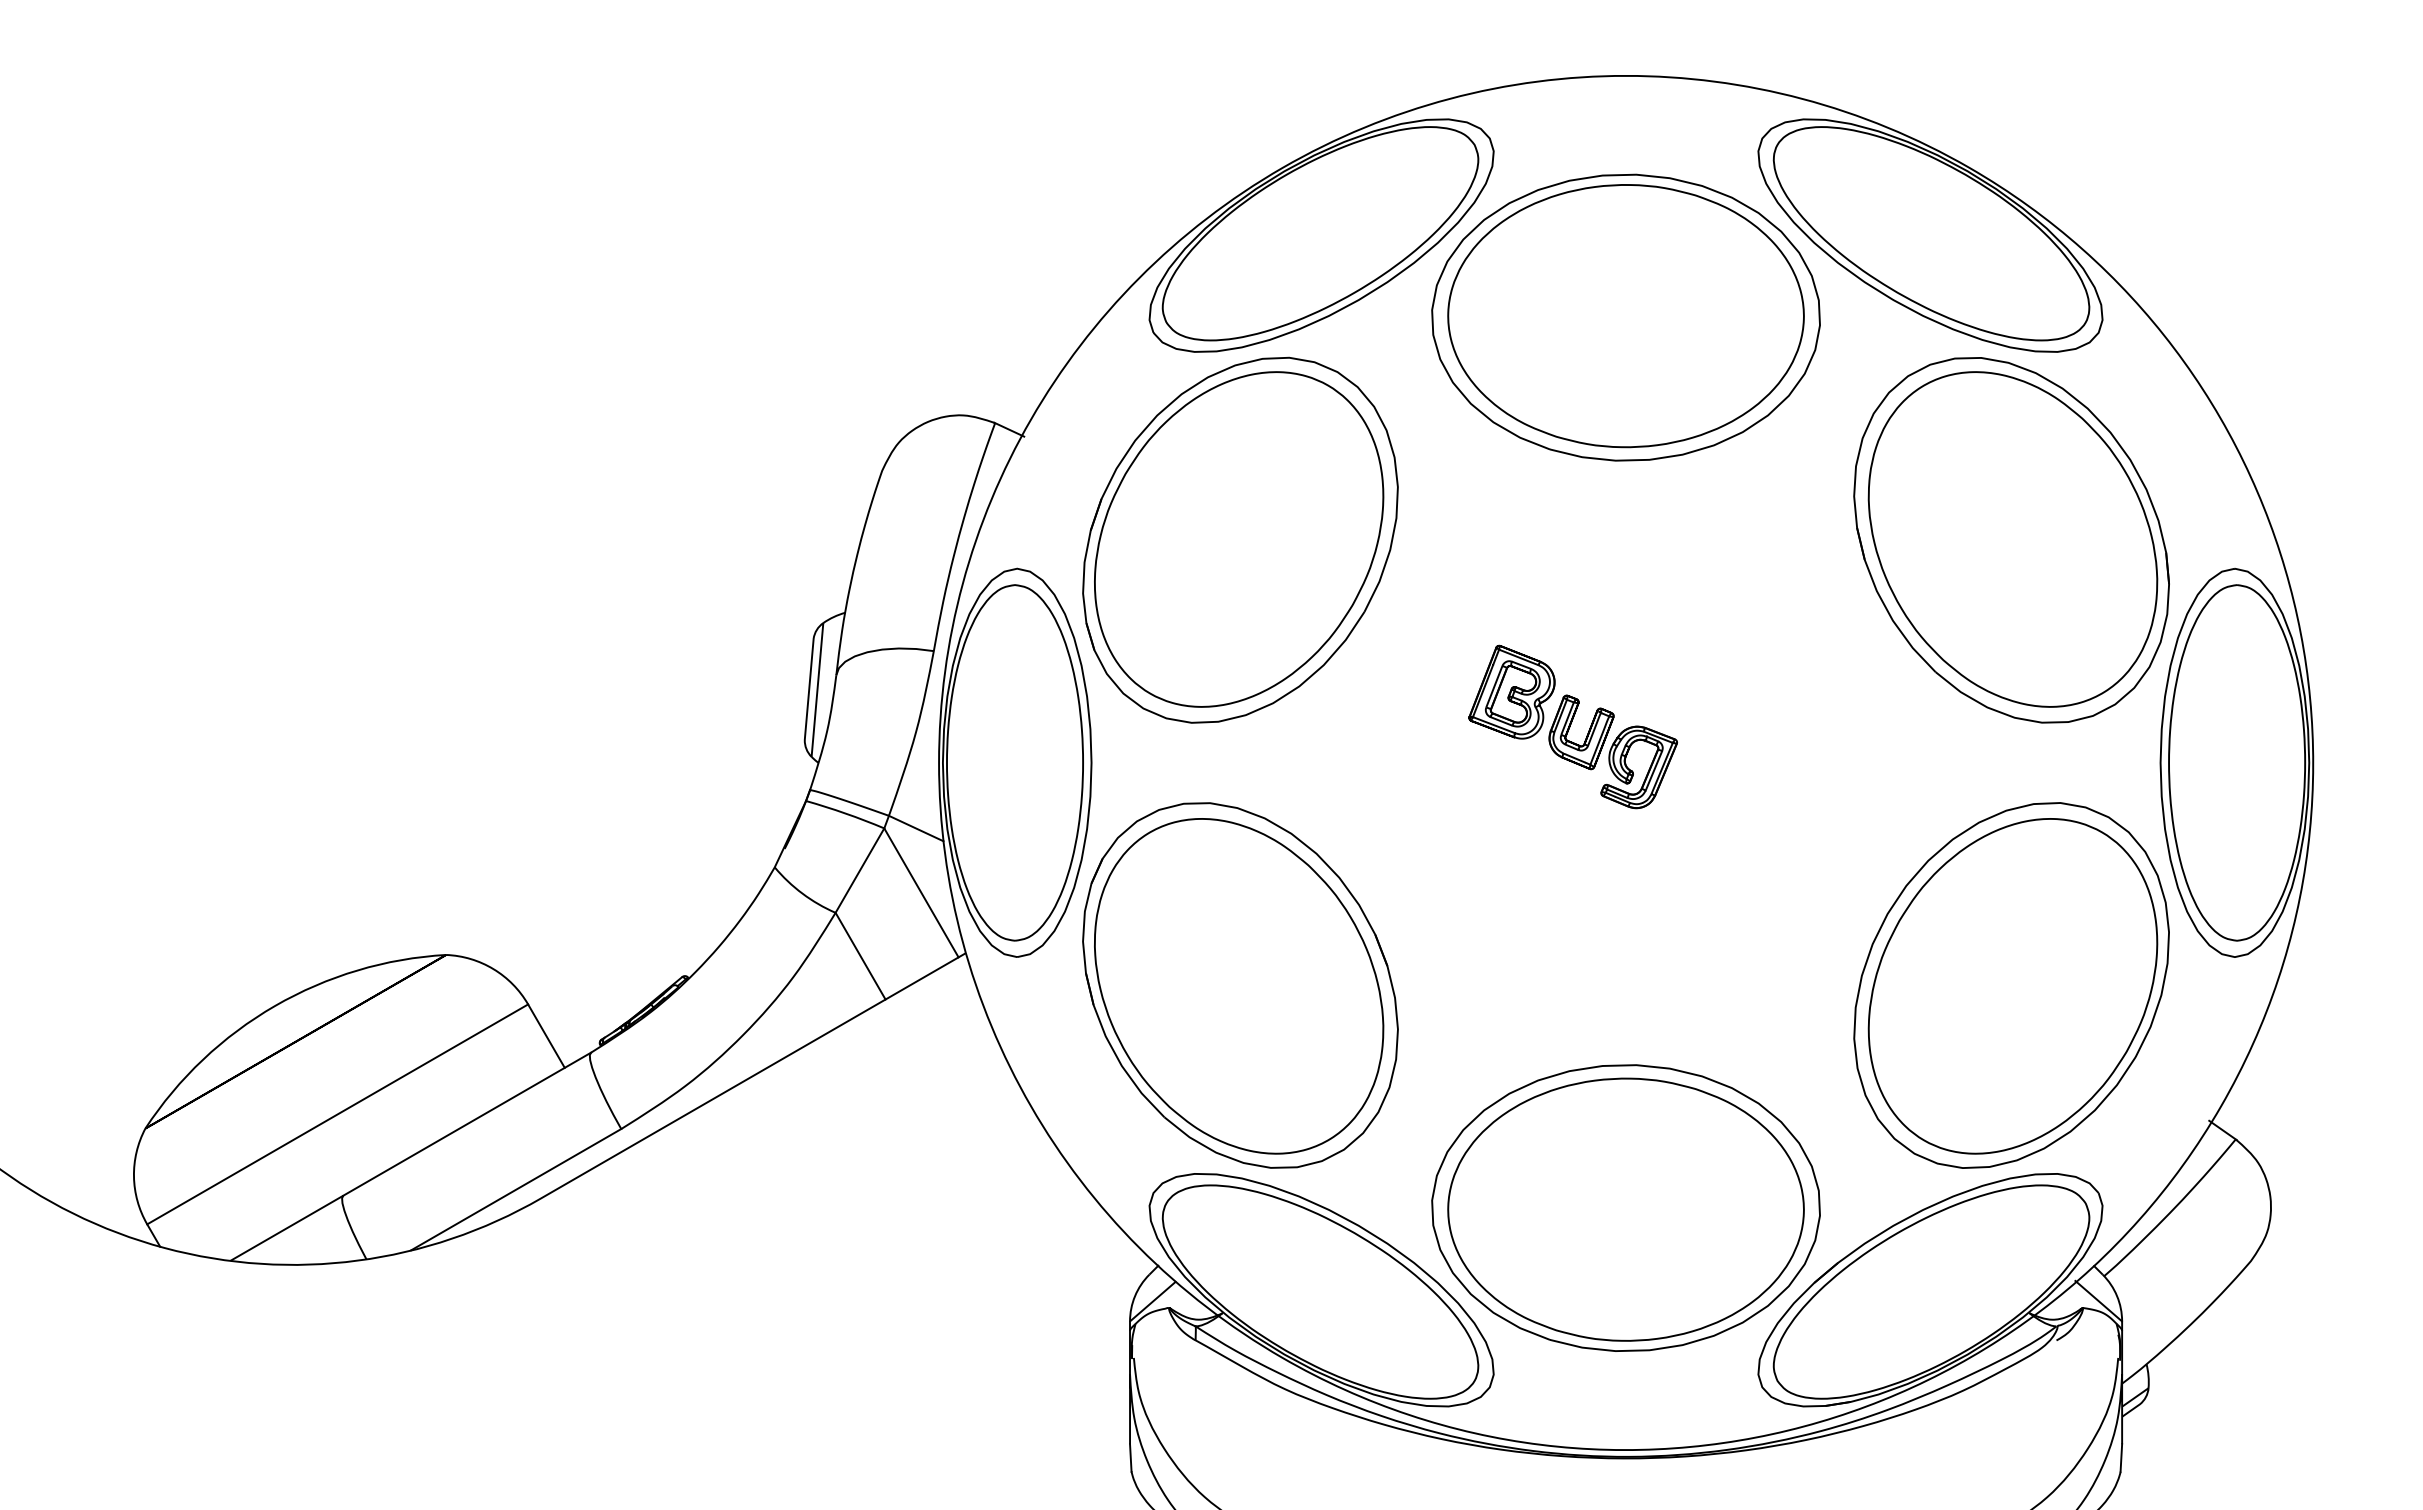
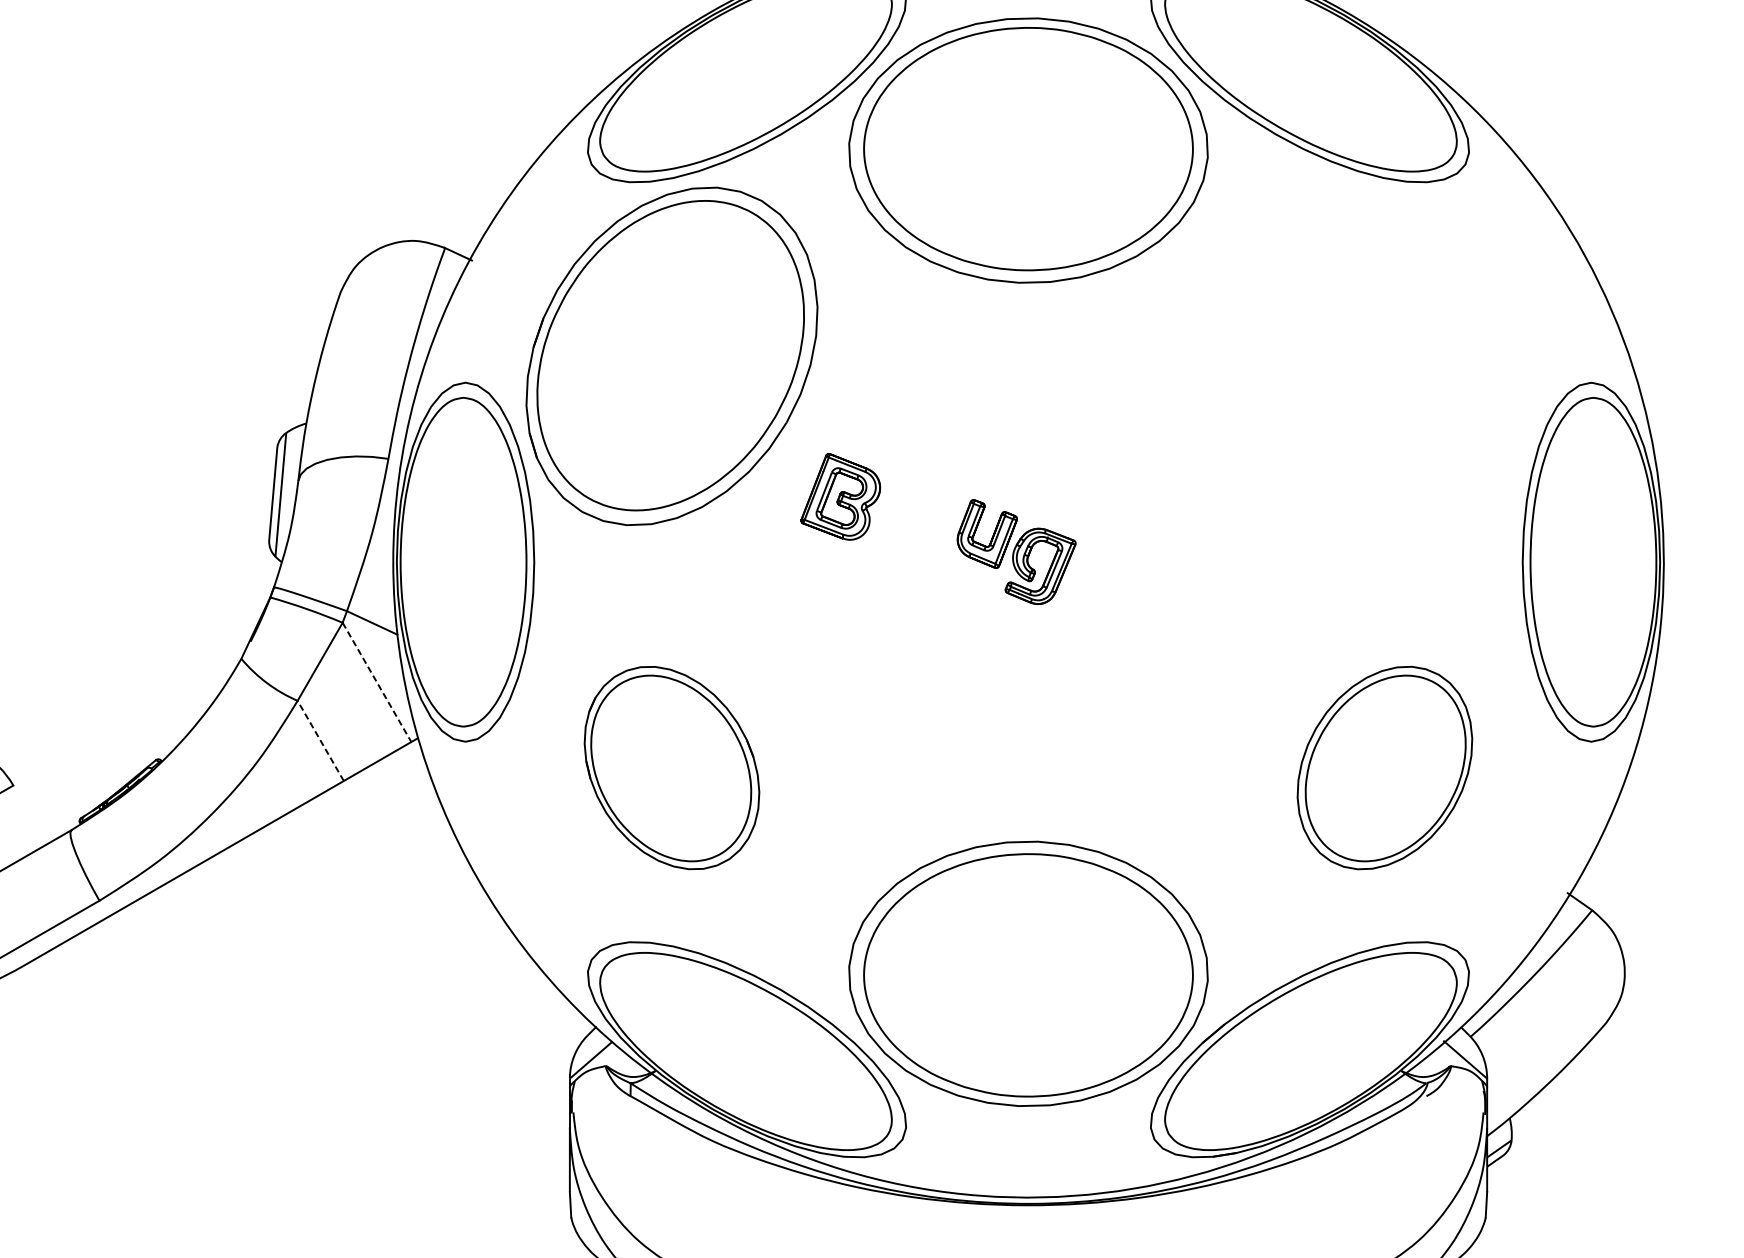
part: (2011, 540) -> (1384, 356), removed
part: (1511, 691) -> (840, 496), moved
line: (921, 893) -> (377, 682), solid -> dashed
line: (860, 955) -> (320, 740), solid -> dashed
part: (1240, 985) -> (672, 768), size x0.6
part: (2011, 985) -> (1384, 768), size x0.6
line: (546, 1035) -> (30, 814), removed

